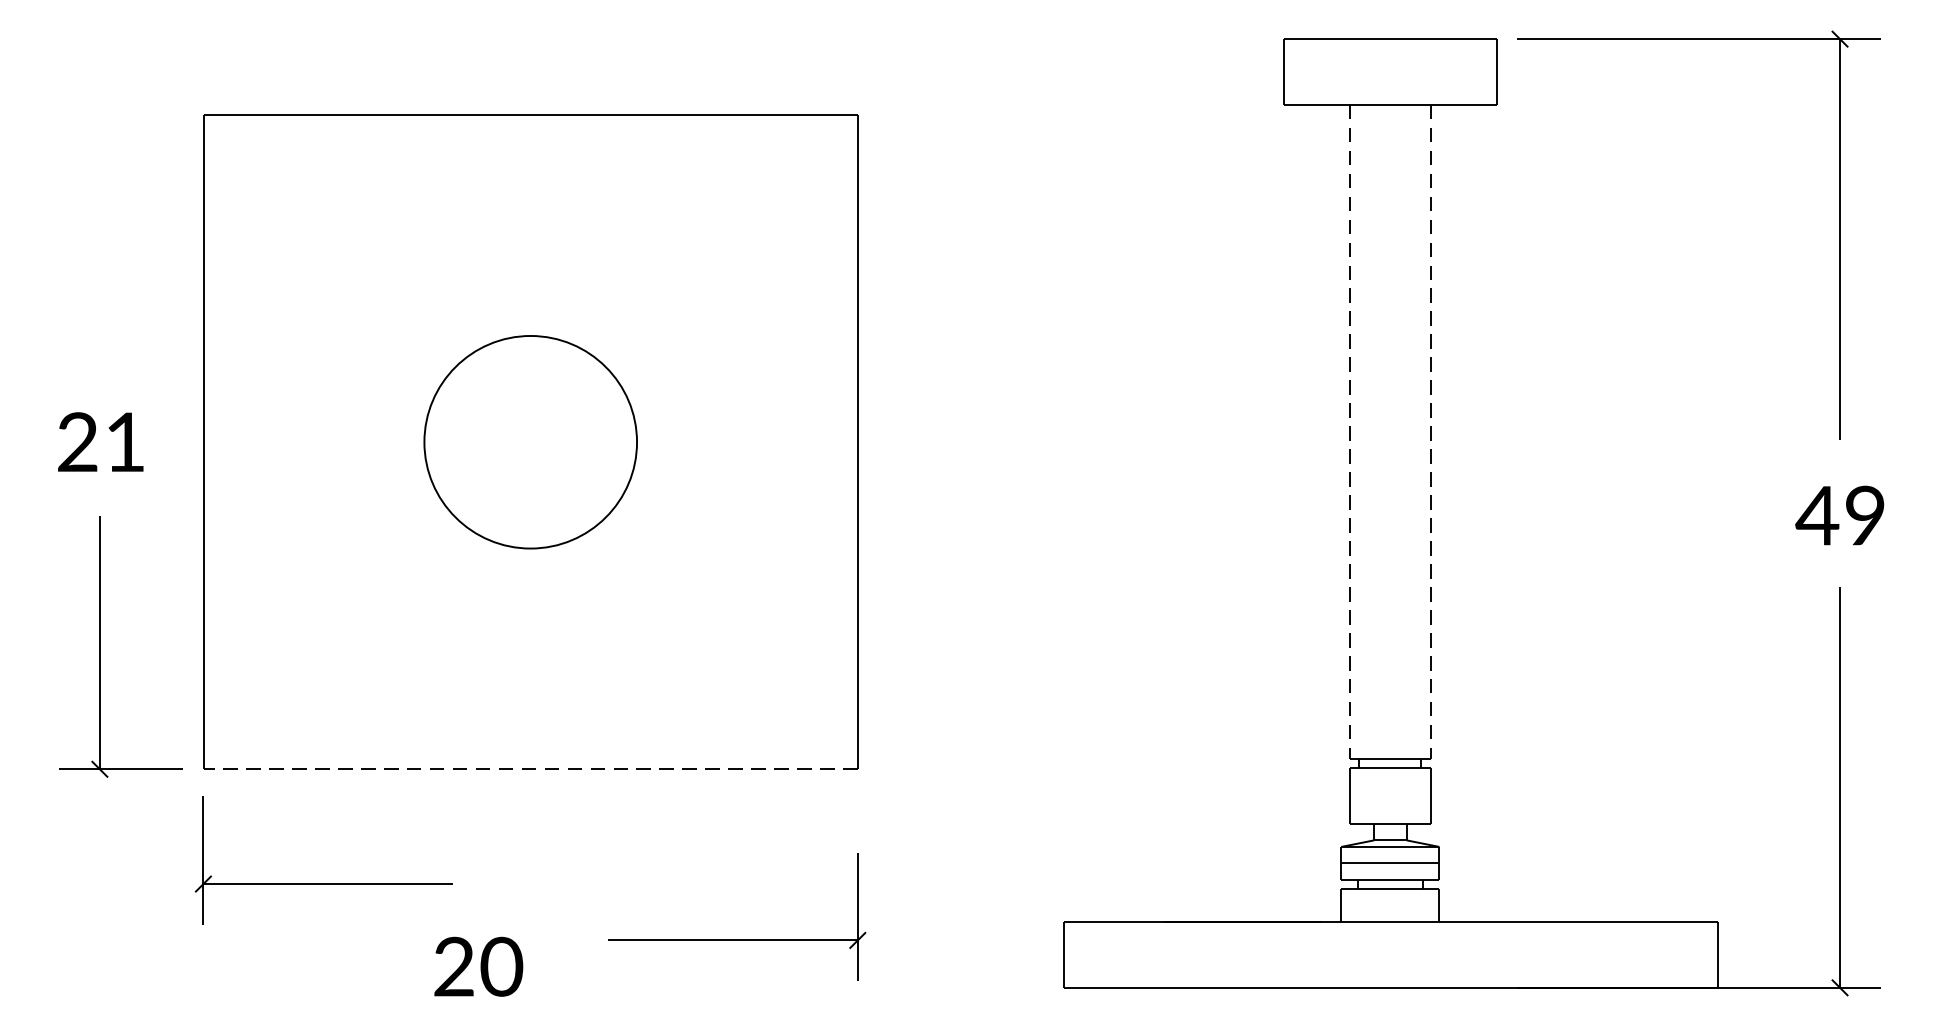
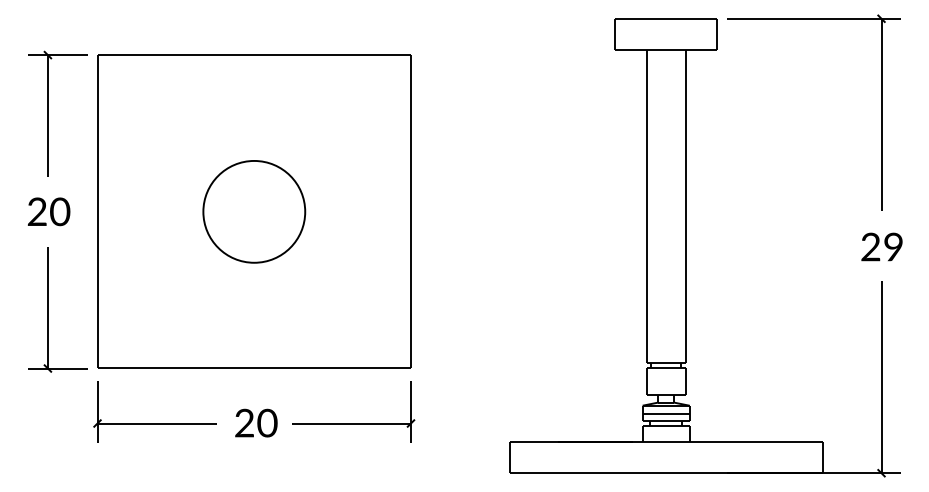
part: (101, 236) -> (48, 113), added
line: (1349, 431) -> (646, 206), dashed -> solid
line: (1430, 431) -> (685, 206), dashed -> solid
text: (126, 441) -> (60, 211), 21 -> 20
text: (1817, 514) -> (870, 246), 49 -> 29
line: (531, 769) -> (254, 368), dashed -> solid
part: (737, 940) -> (353, 423), moved
text: (478, 965) -> (256, 422), moved

